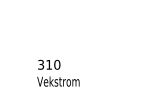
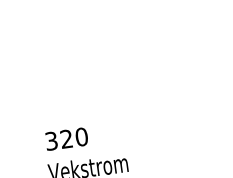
text: (48, 64) -> (65, 138), 310 -> 320

